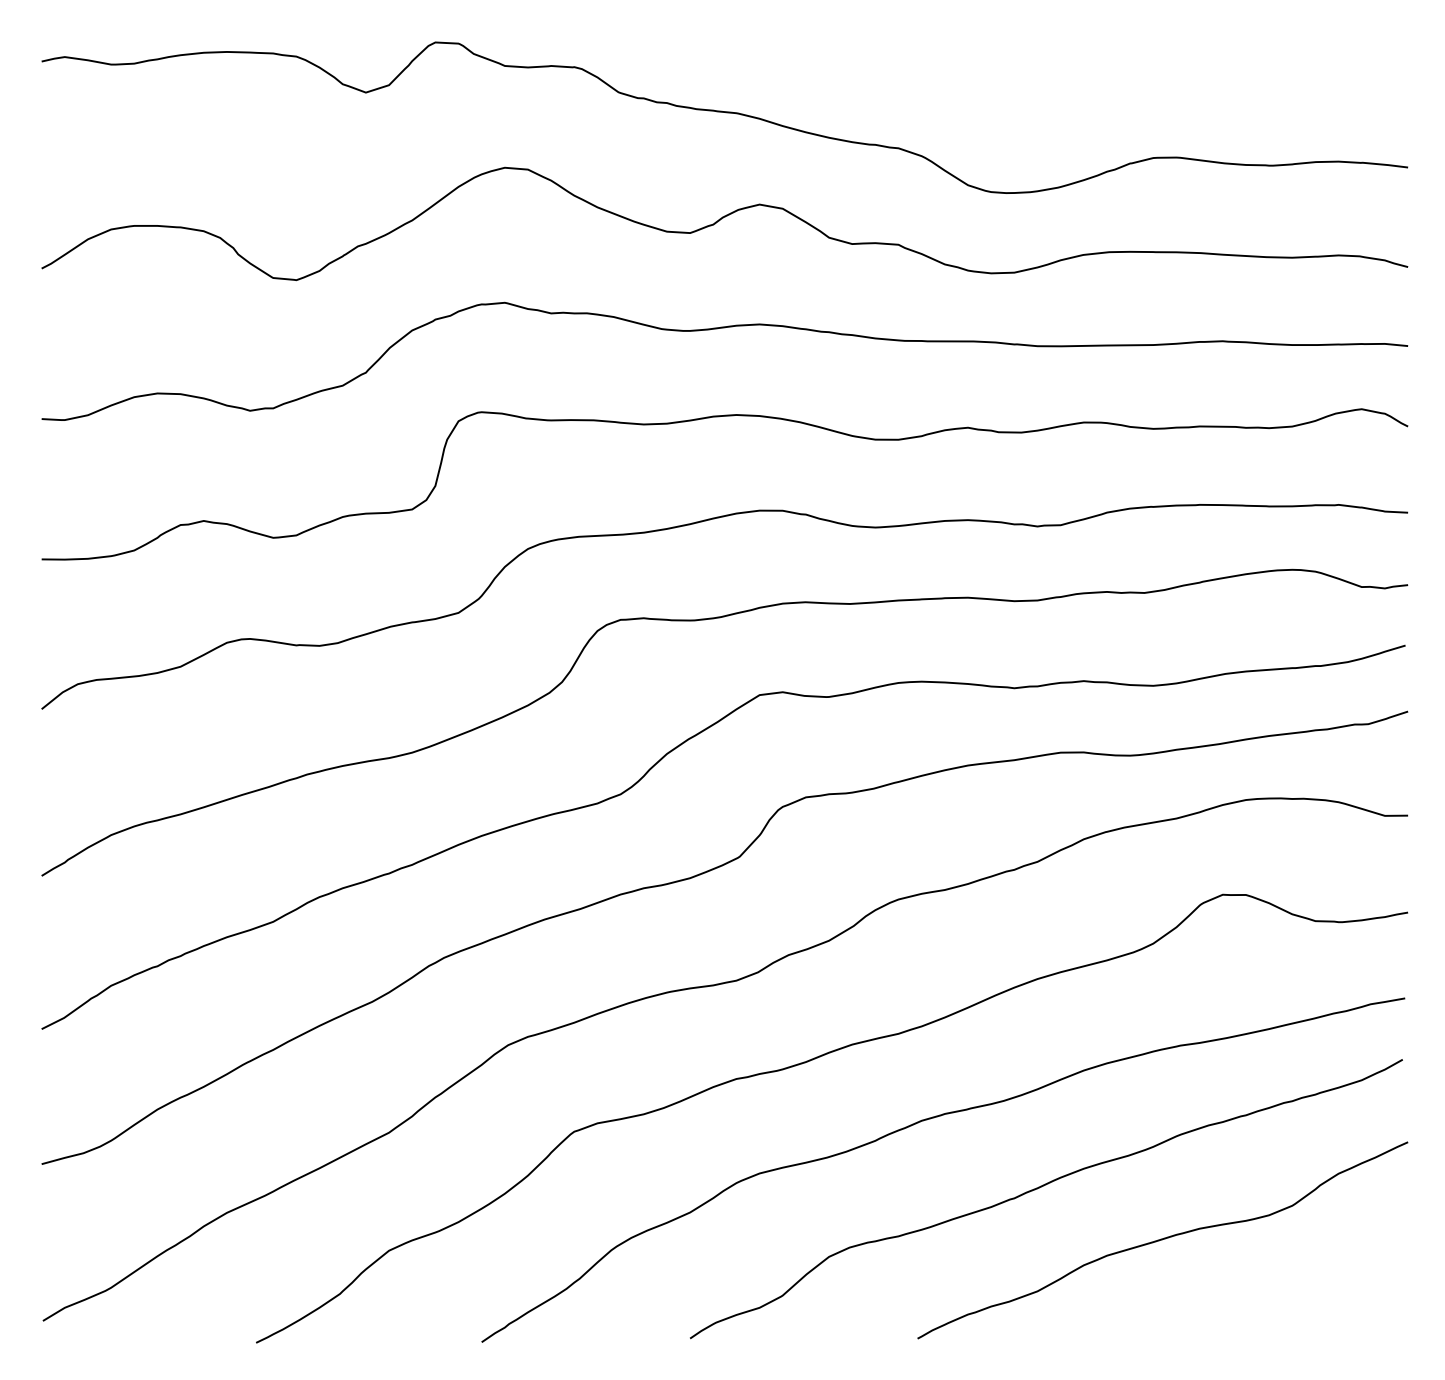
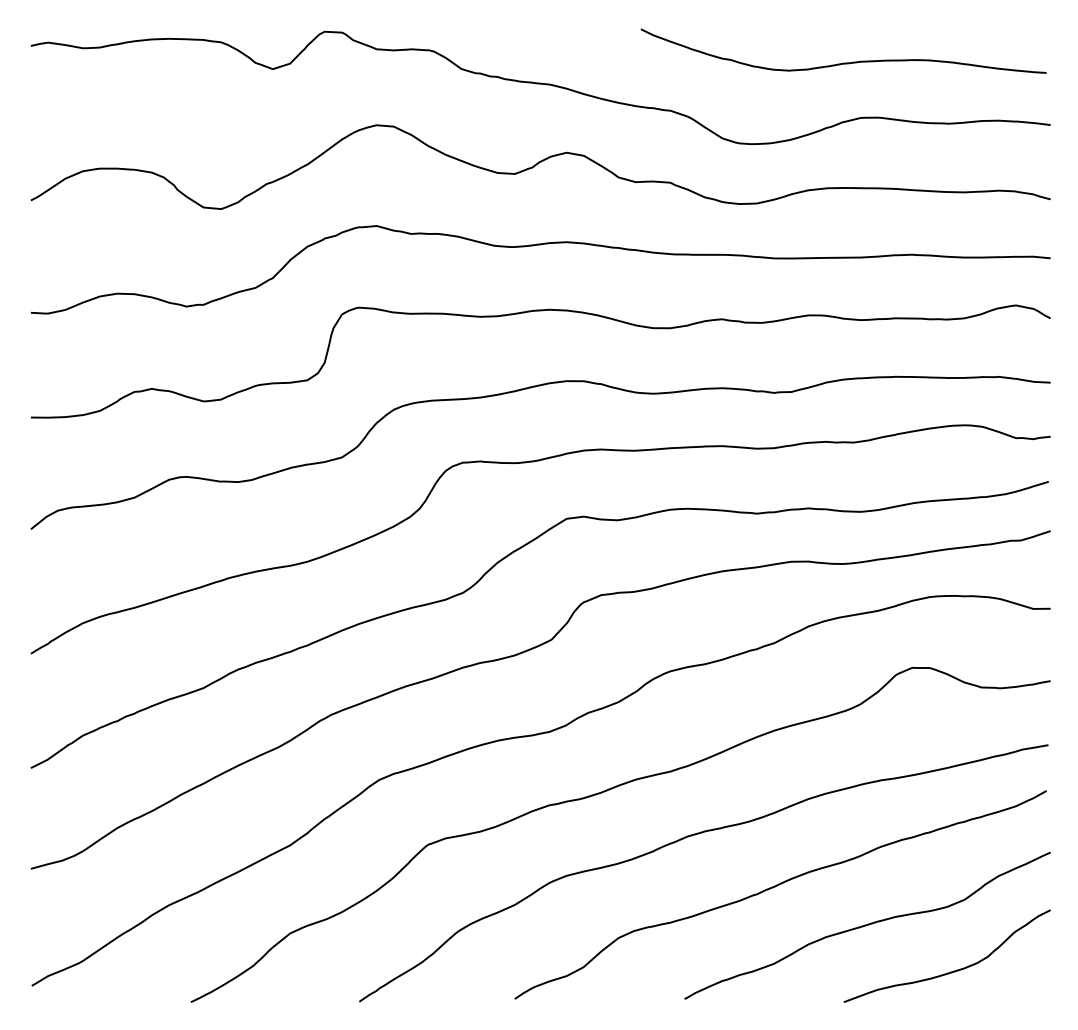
curve: (1130, 84) -> (843, 63), added
curve: (1276, 1301) -> (952, 971), added

